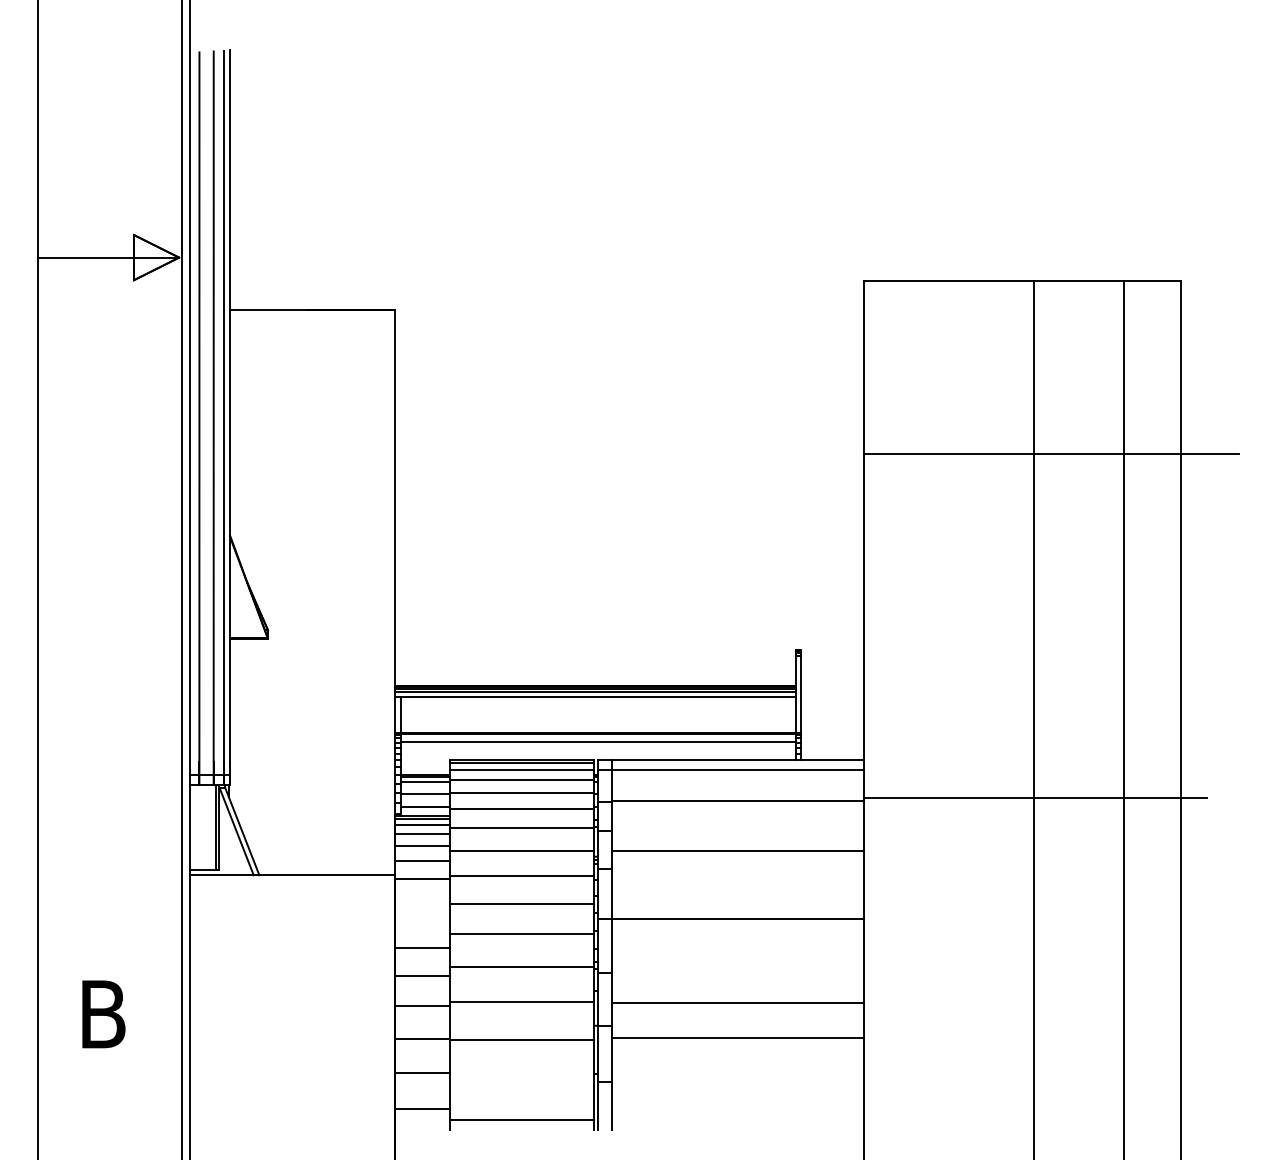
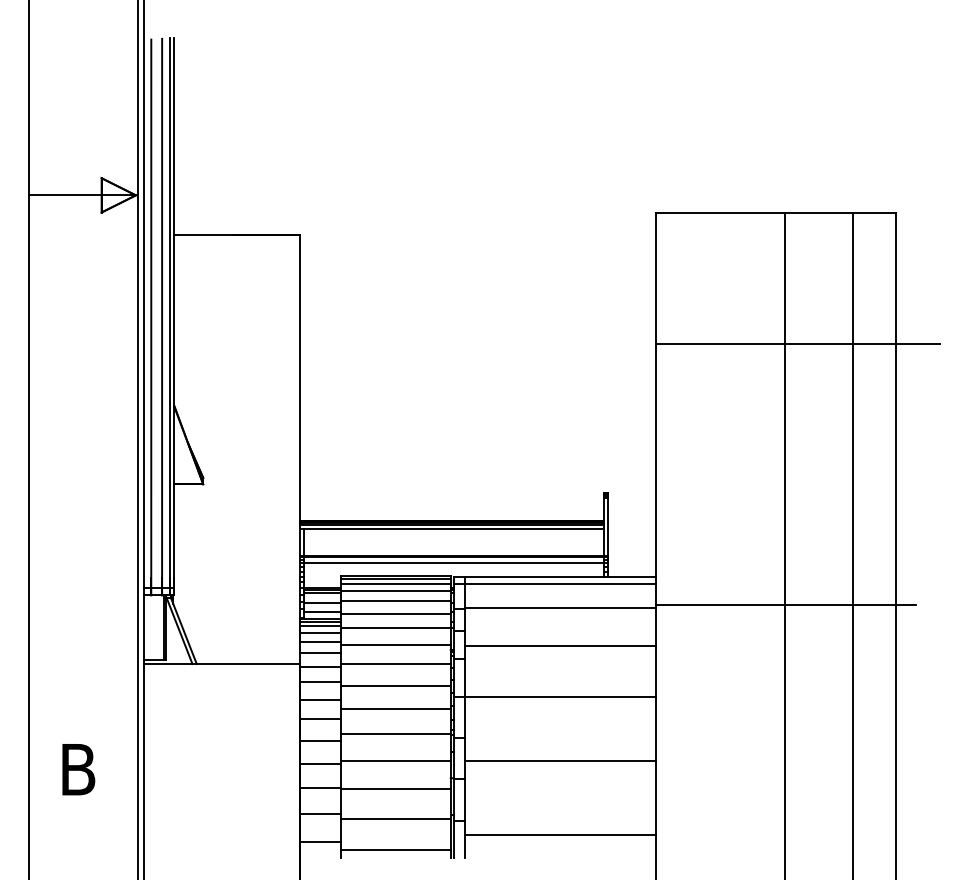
line: (421, 899) -> (319, 682), added
line: (421, 922) -> (319, 699), added
line: (738, 1037) -> (560, 834), moved
line: (521, 1079) -> (395, 819), added

